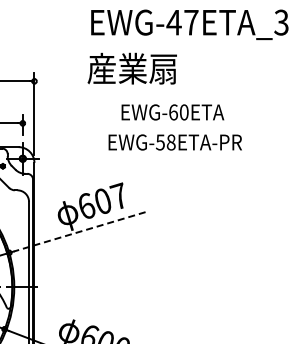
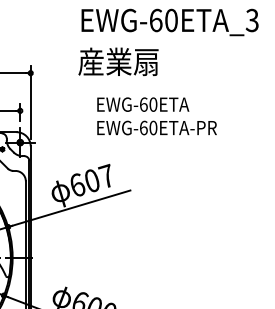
text: (182, 22) -> (163, 20), EWG-47ETA_3 -> EWG-60ETA_3
text: (172, 112) -> (142, 104), moved
text: (165, 142) -> (148, 128), EWG-58ETA-PR -> EWG-60ETA-PR
line: (79, 231) -> (71, 207), dashed -> solid

